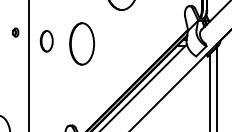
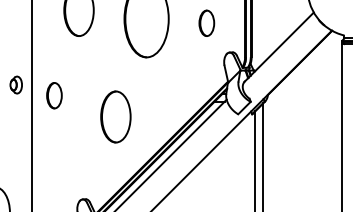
part: (15, 32) -> (15, 84), size x1.67
part: (81, 43) -> (115, 116), moved

